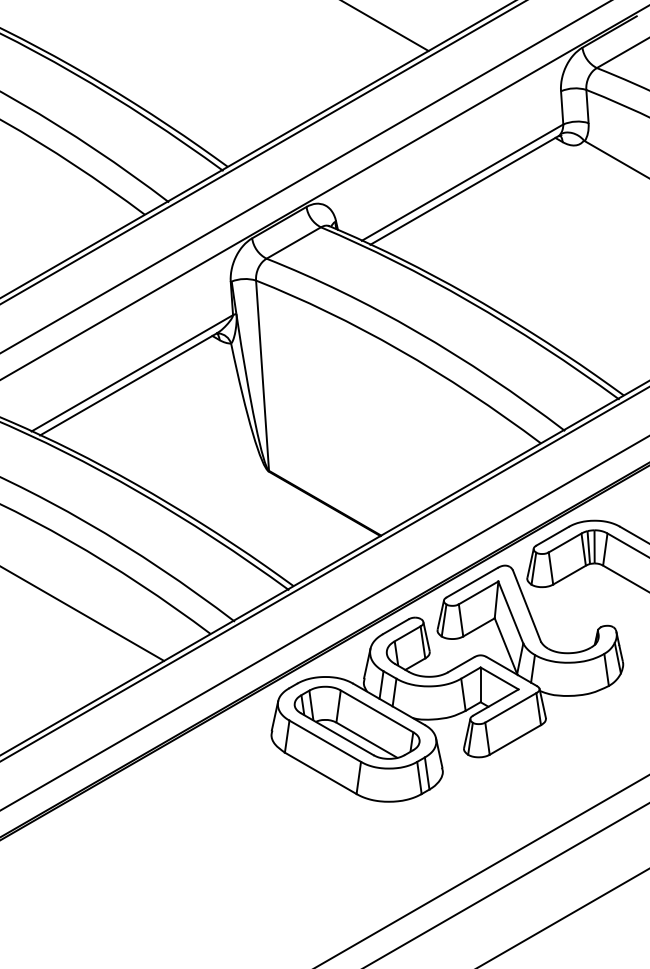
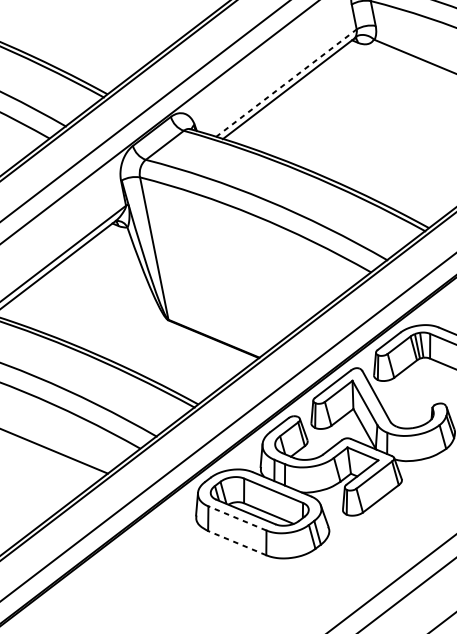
line: (463, 182) -> (287, 83), solid -> dashed
line: (324, 741) -> (236, 518), solid -> dashed
line: (320, 773) -> (237, 543), solid -> dashed

